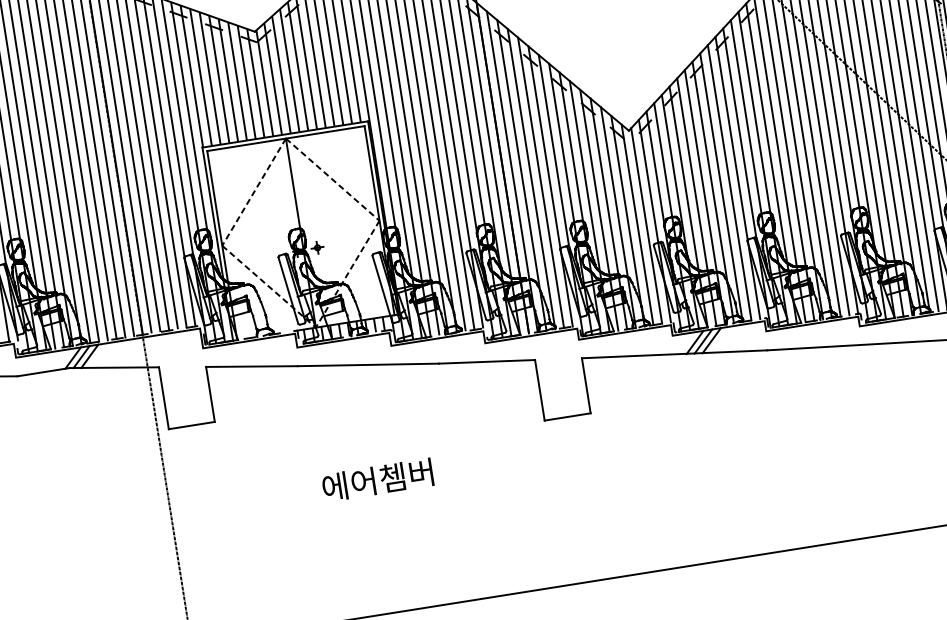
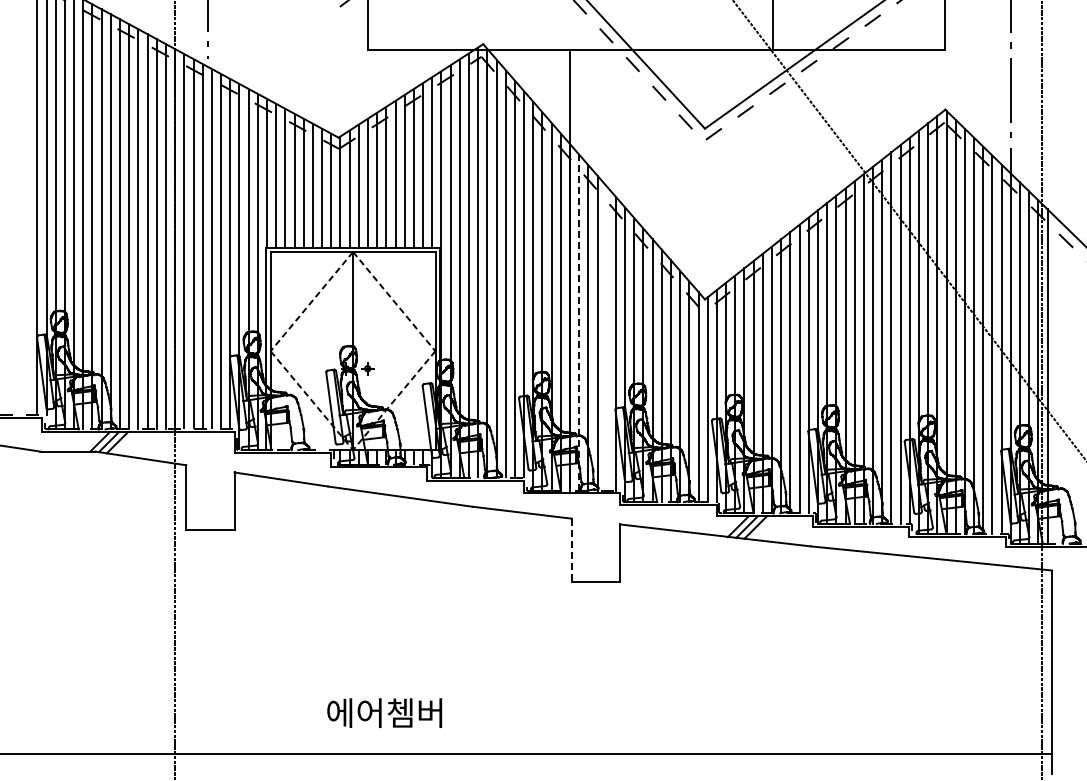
line: (512, 171) -> (579, 322), solid -> dashed
line: (540, 182) -> (606, 338), removed
line: (539, 390) -> (571, 550), solid -> dashed
text: (377, 479) -> (384, 712), moved

